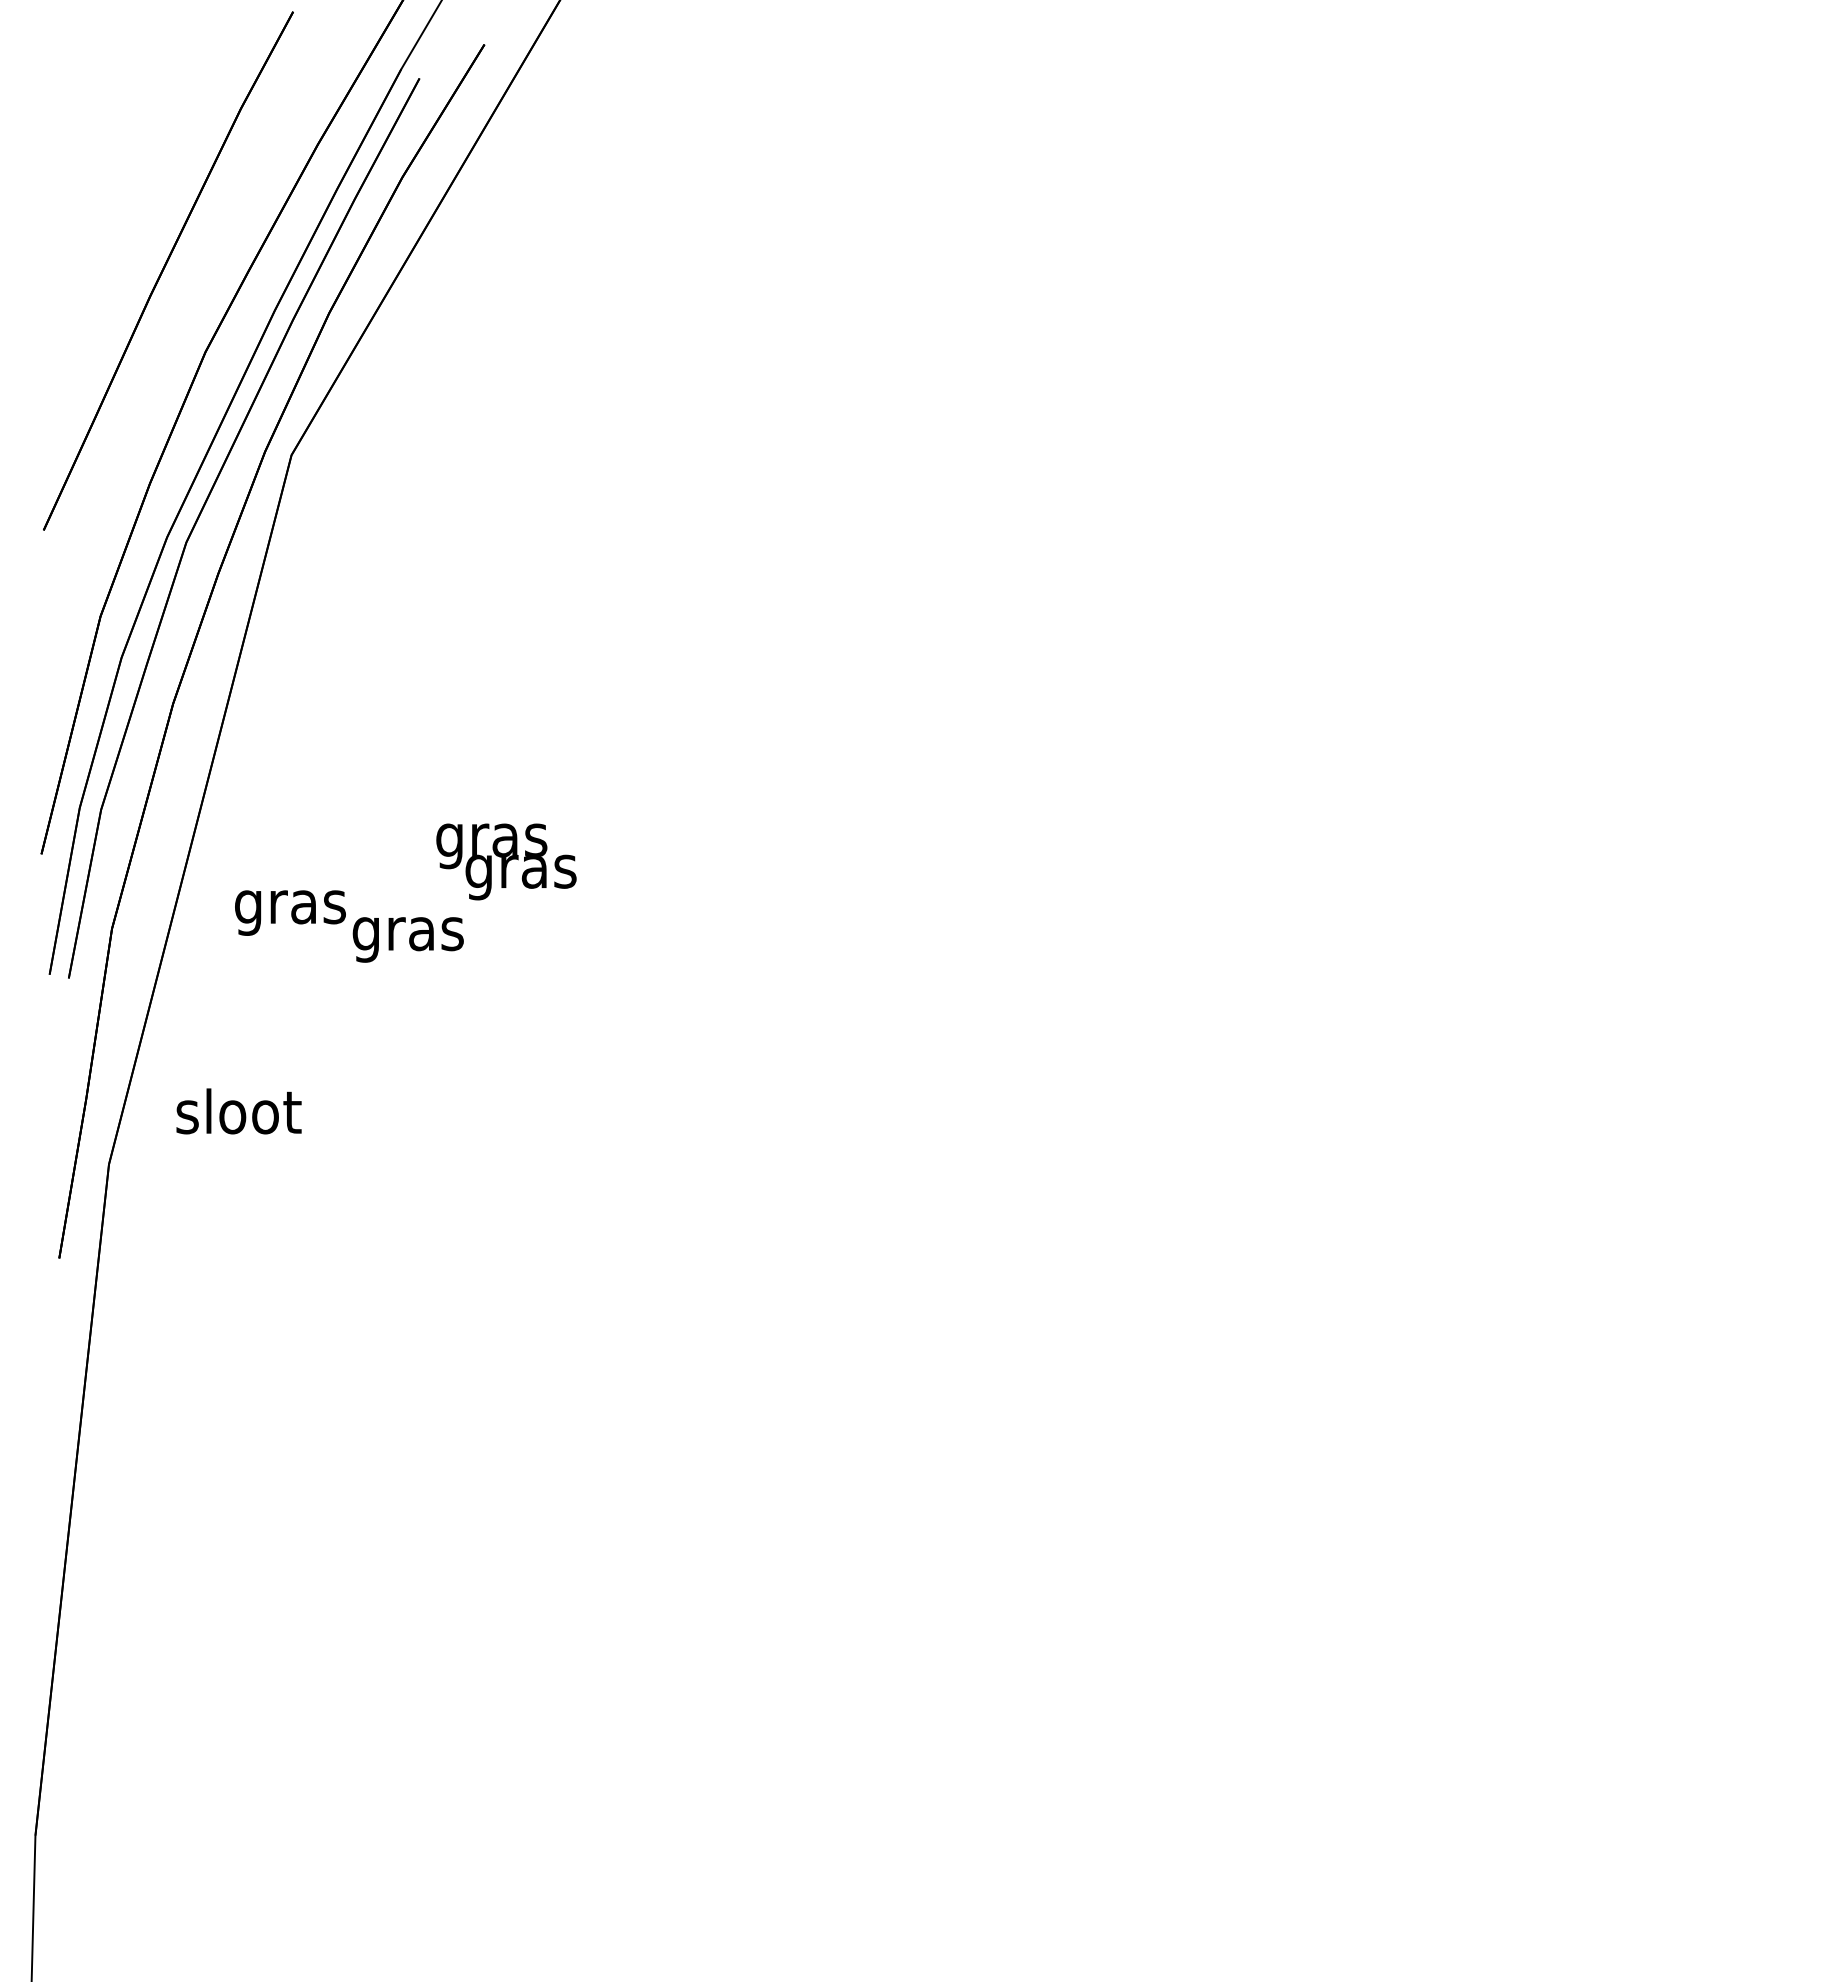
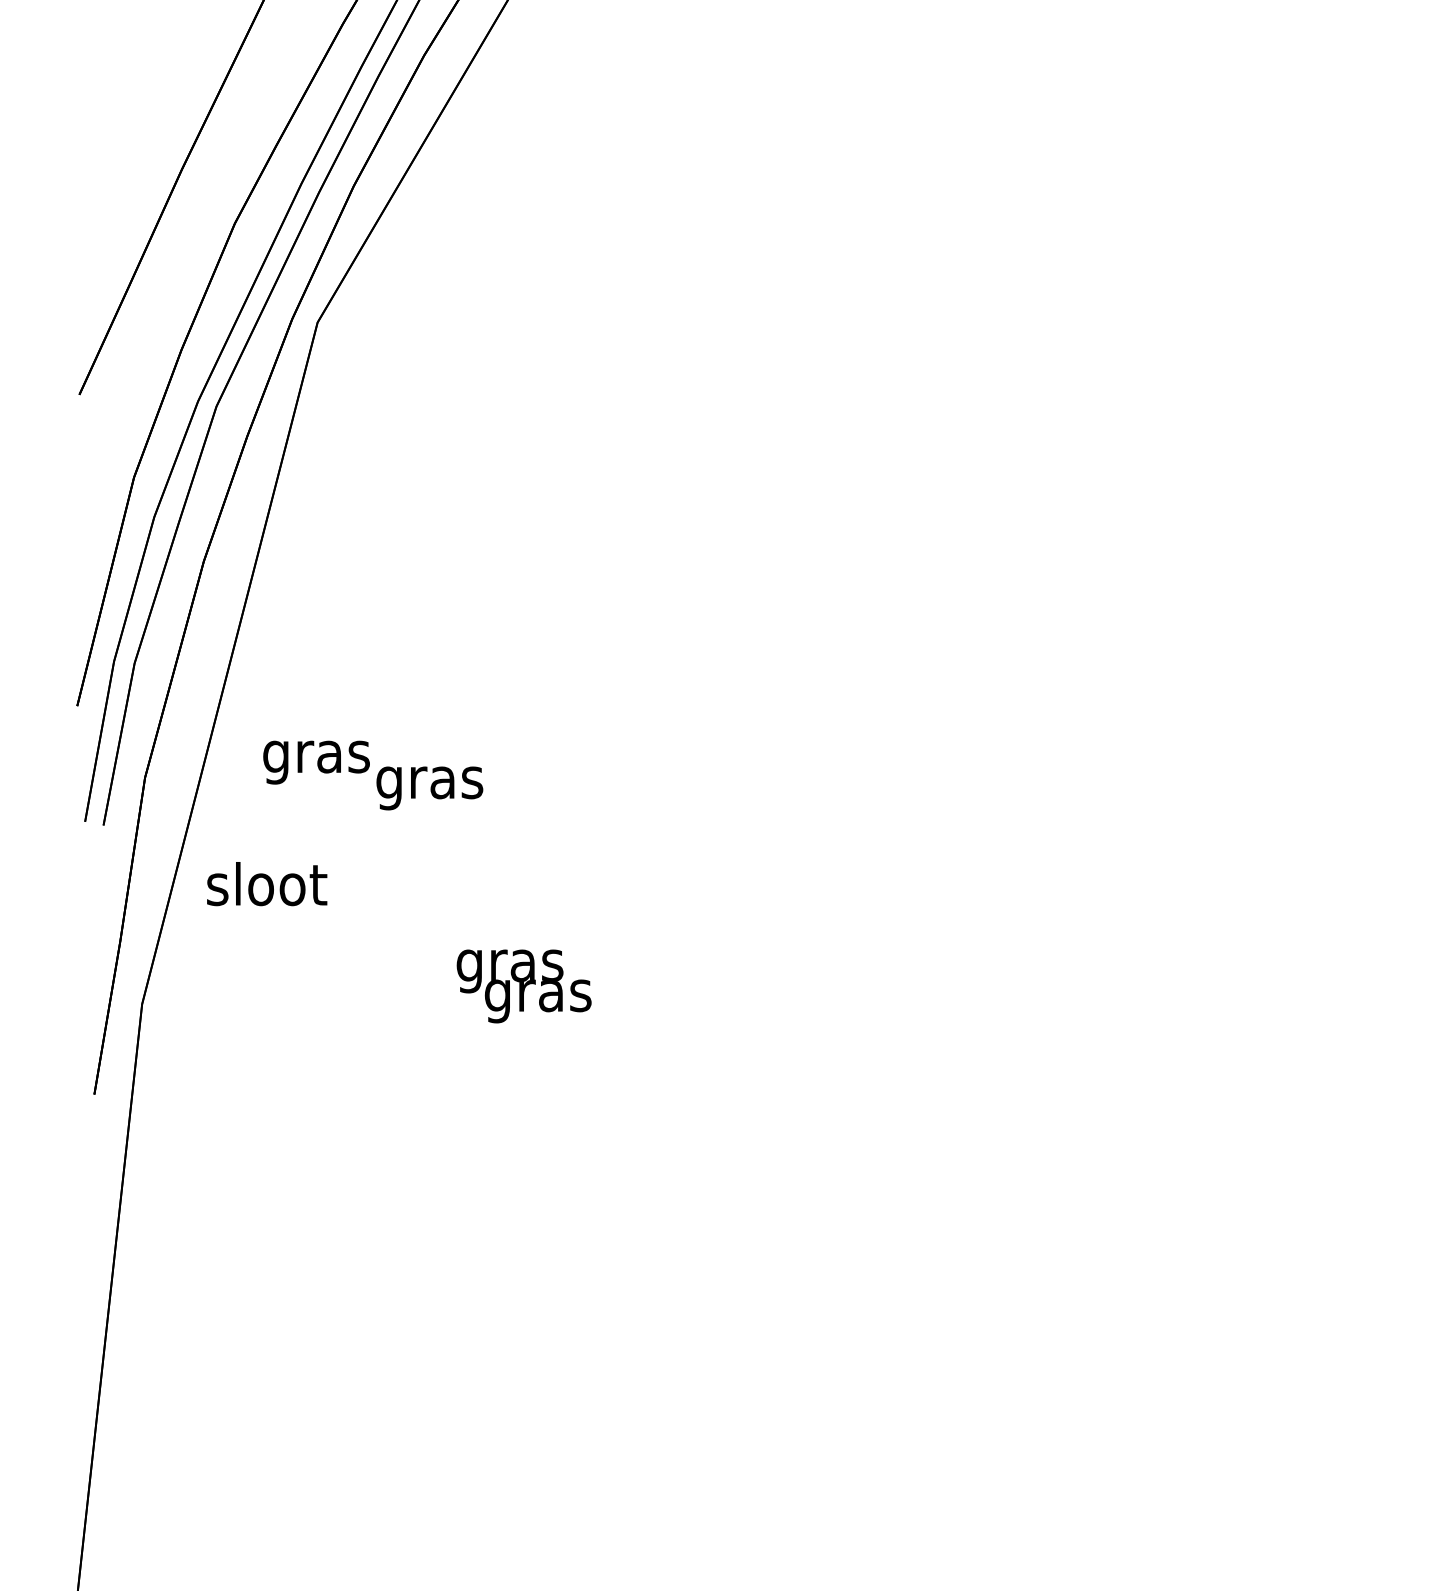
text: (506, 861) -> (524, 986), moved
text: (238, 1111) -> (266, 884), moved

